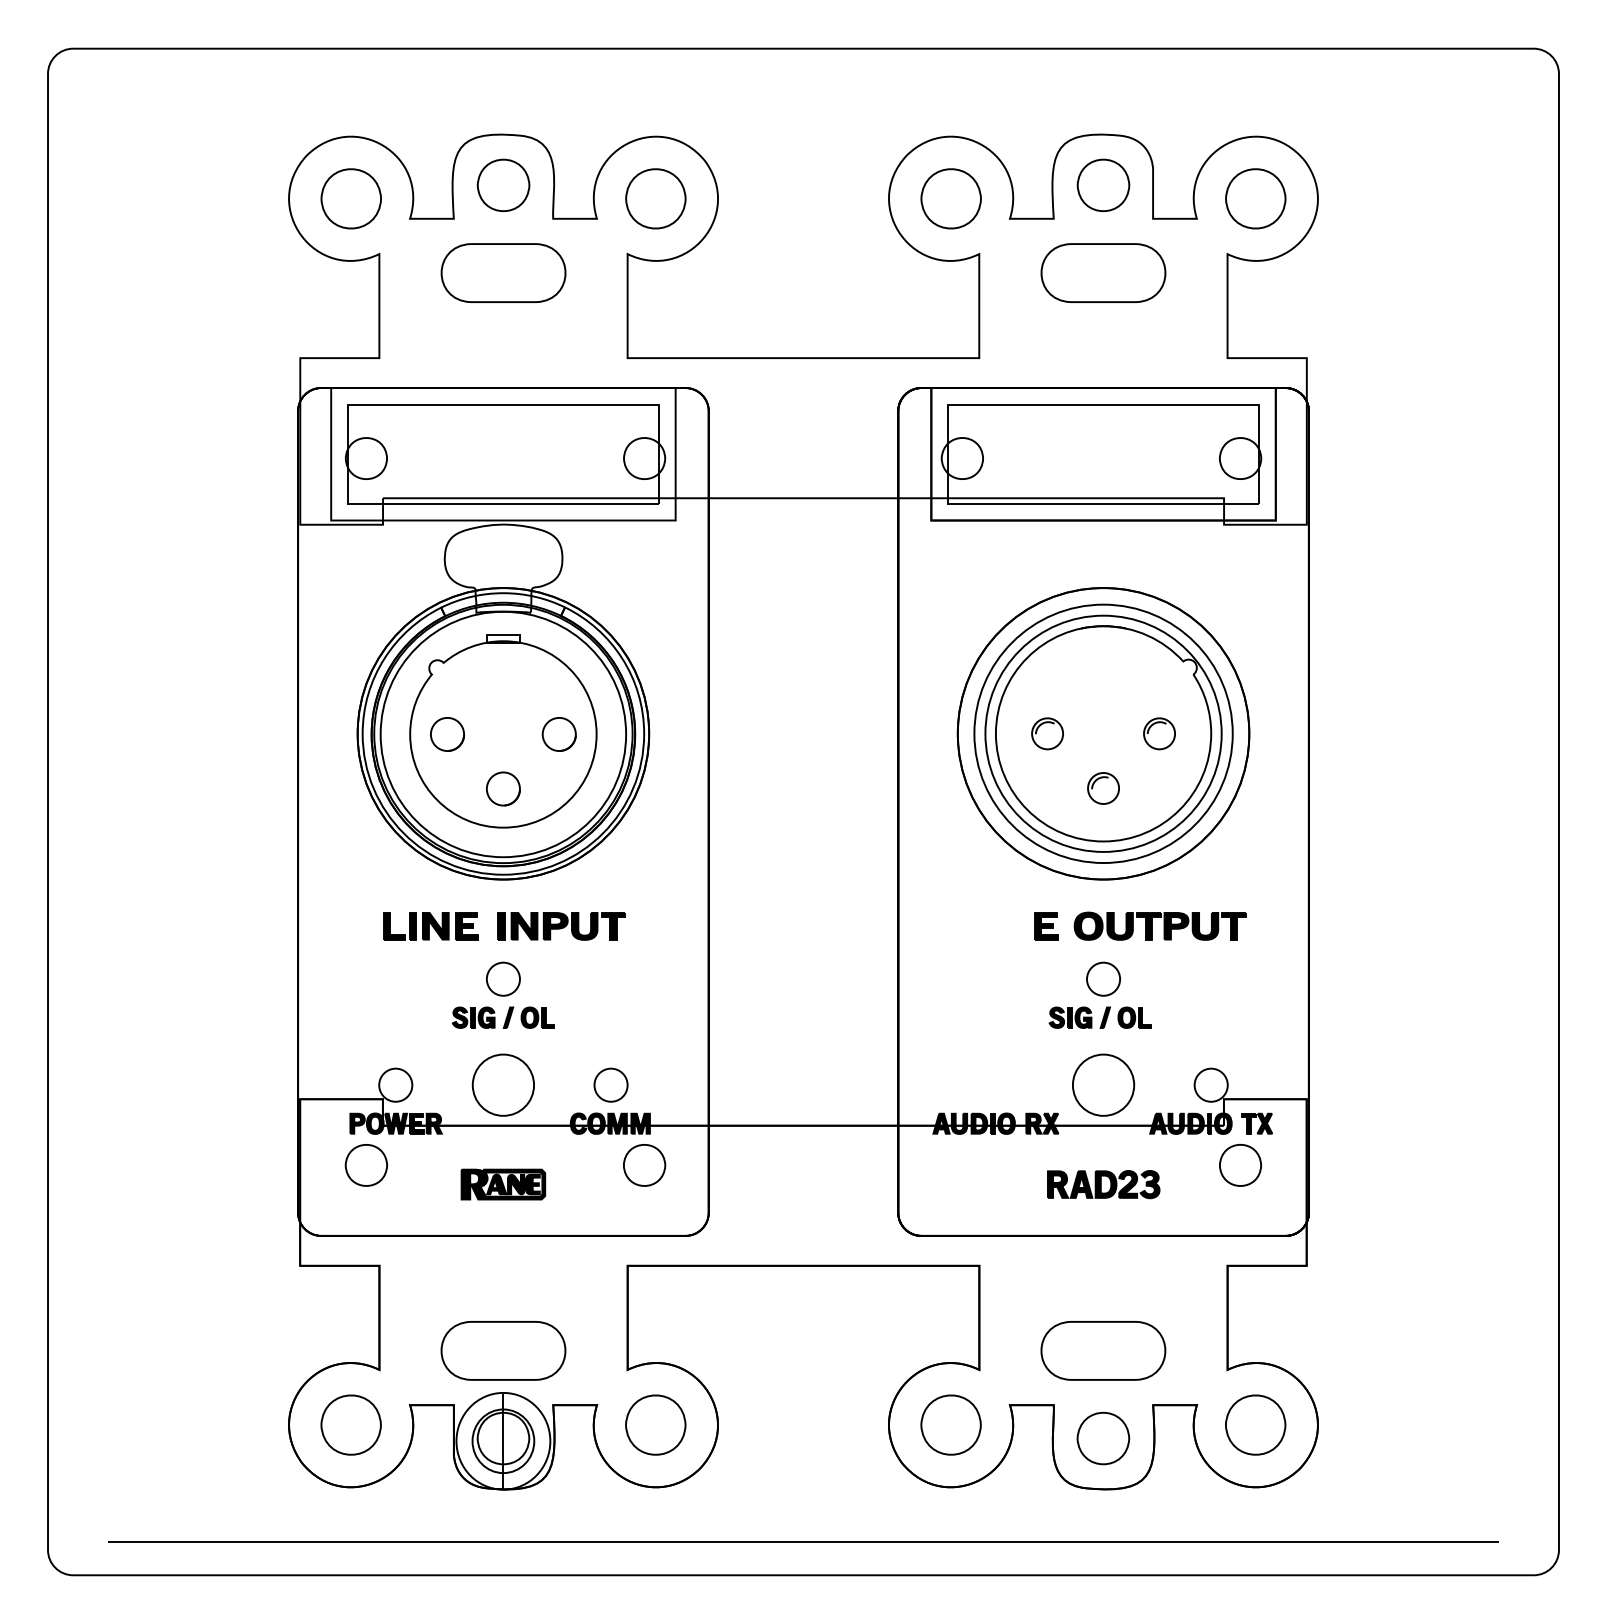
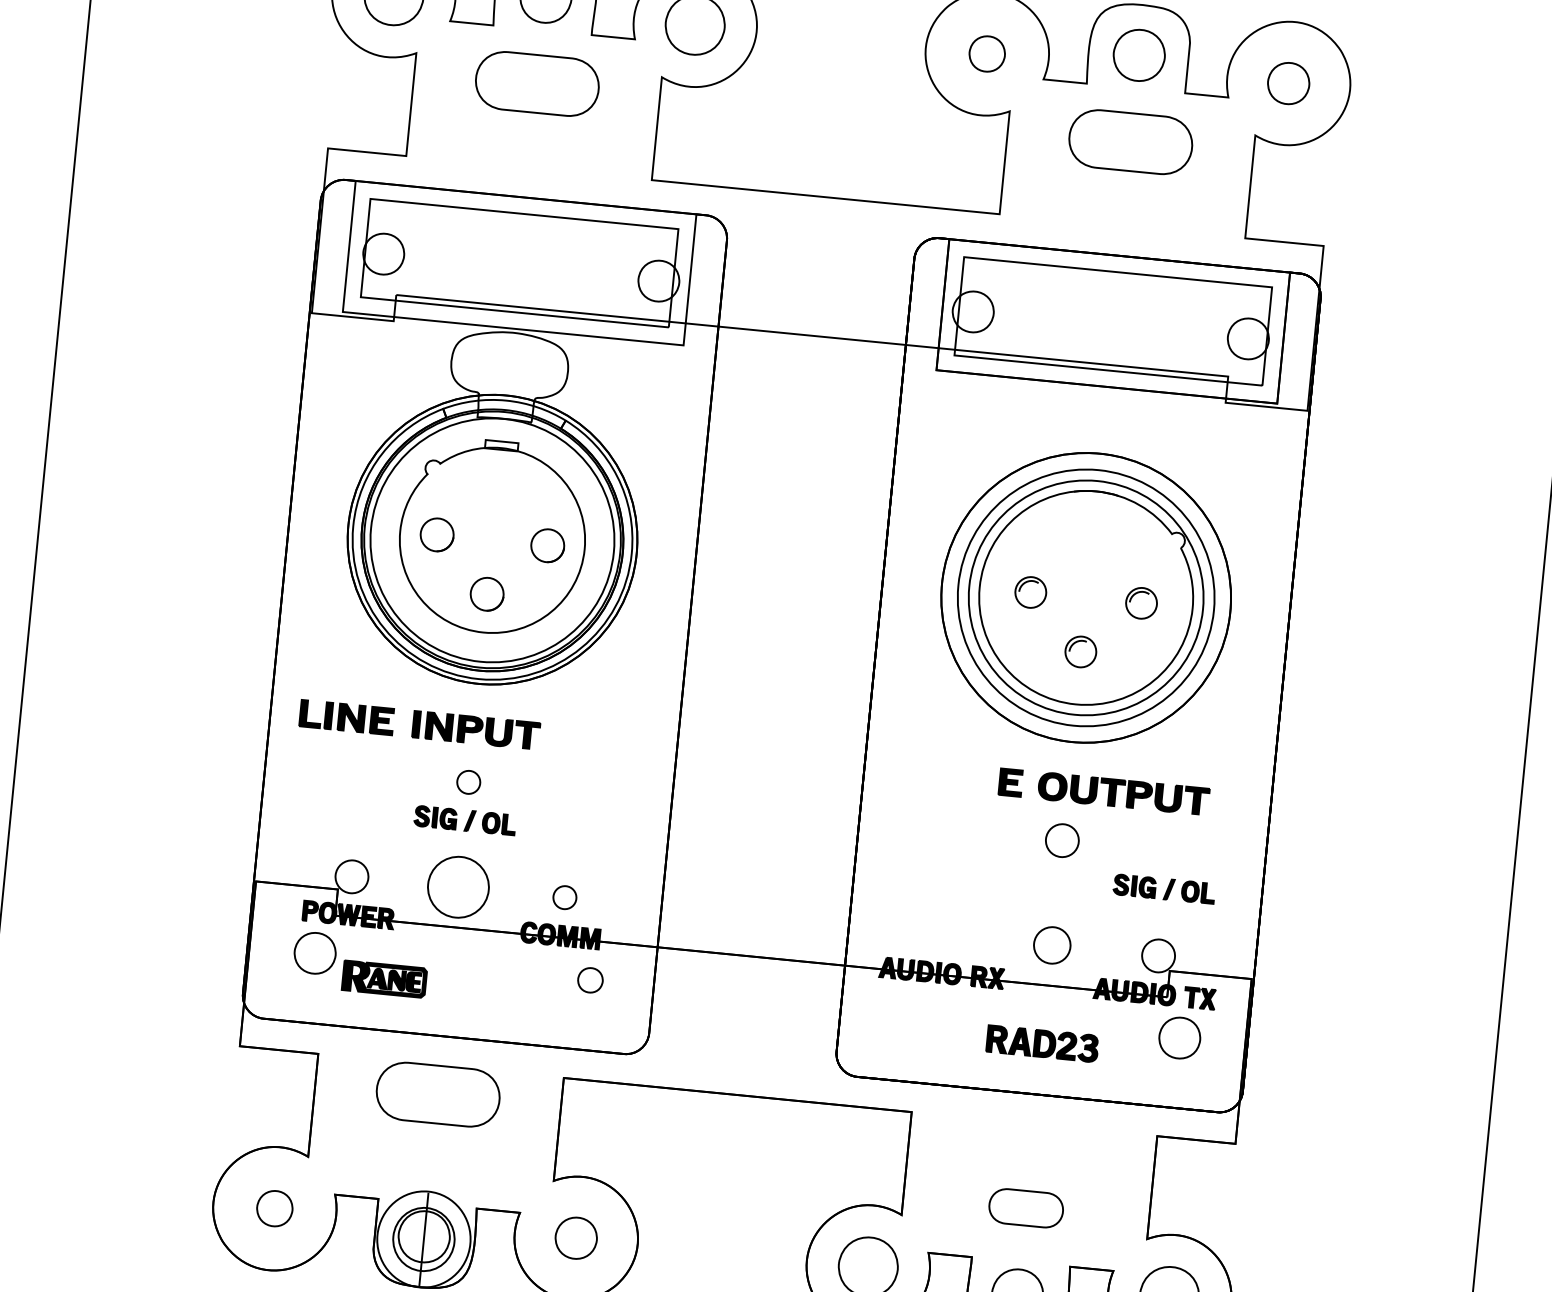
part: (950, 198) -> (986, 53), size x0.6
part: (1255, 198) -> (1288, 83), size x0.7
part: (504, 926) -> (419, 724), moved
part: (503, 978) -> (468, 781), size x0.7
part: (1099, 1017) -> (1163, 888), moved
part: (610, 1084) -> (564, 896), size x0.7
part: (1103, 1084) -> (1052, 944), size x0.6
part: (644, 1165) -> (590, 980), size x0.6
part: (503, 1184) -> (384, 979), moved
part: (503, 1350) -> (438, 1094), moved
part: (1103, 1350) -> (1026, 1207), size x0.6
part: (350, 1424) -> (274, 1208), size x0.6
part: (655, 1424) -> (575, 1237), size x0.7

